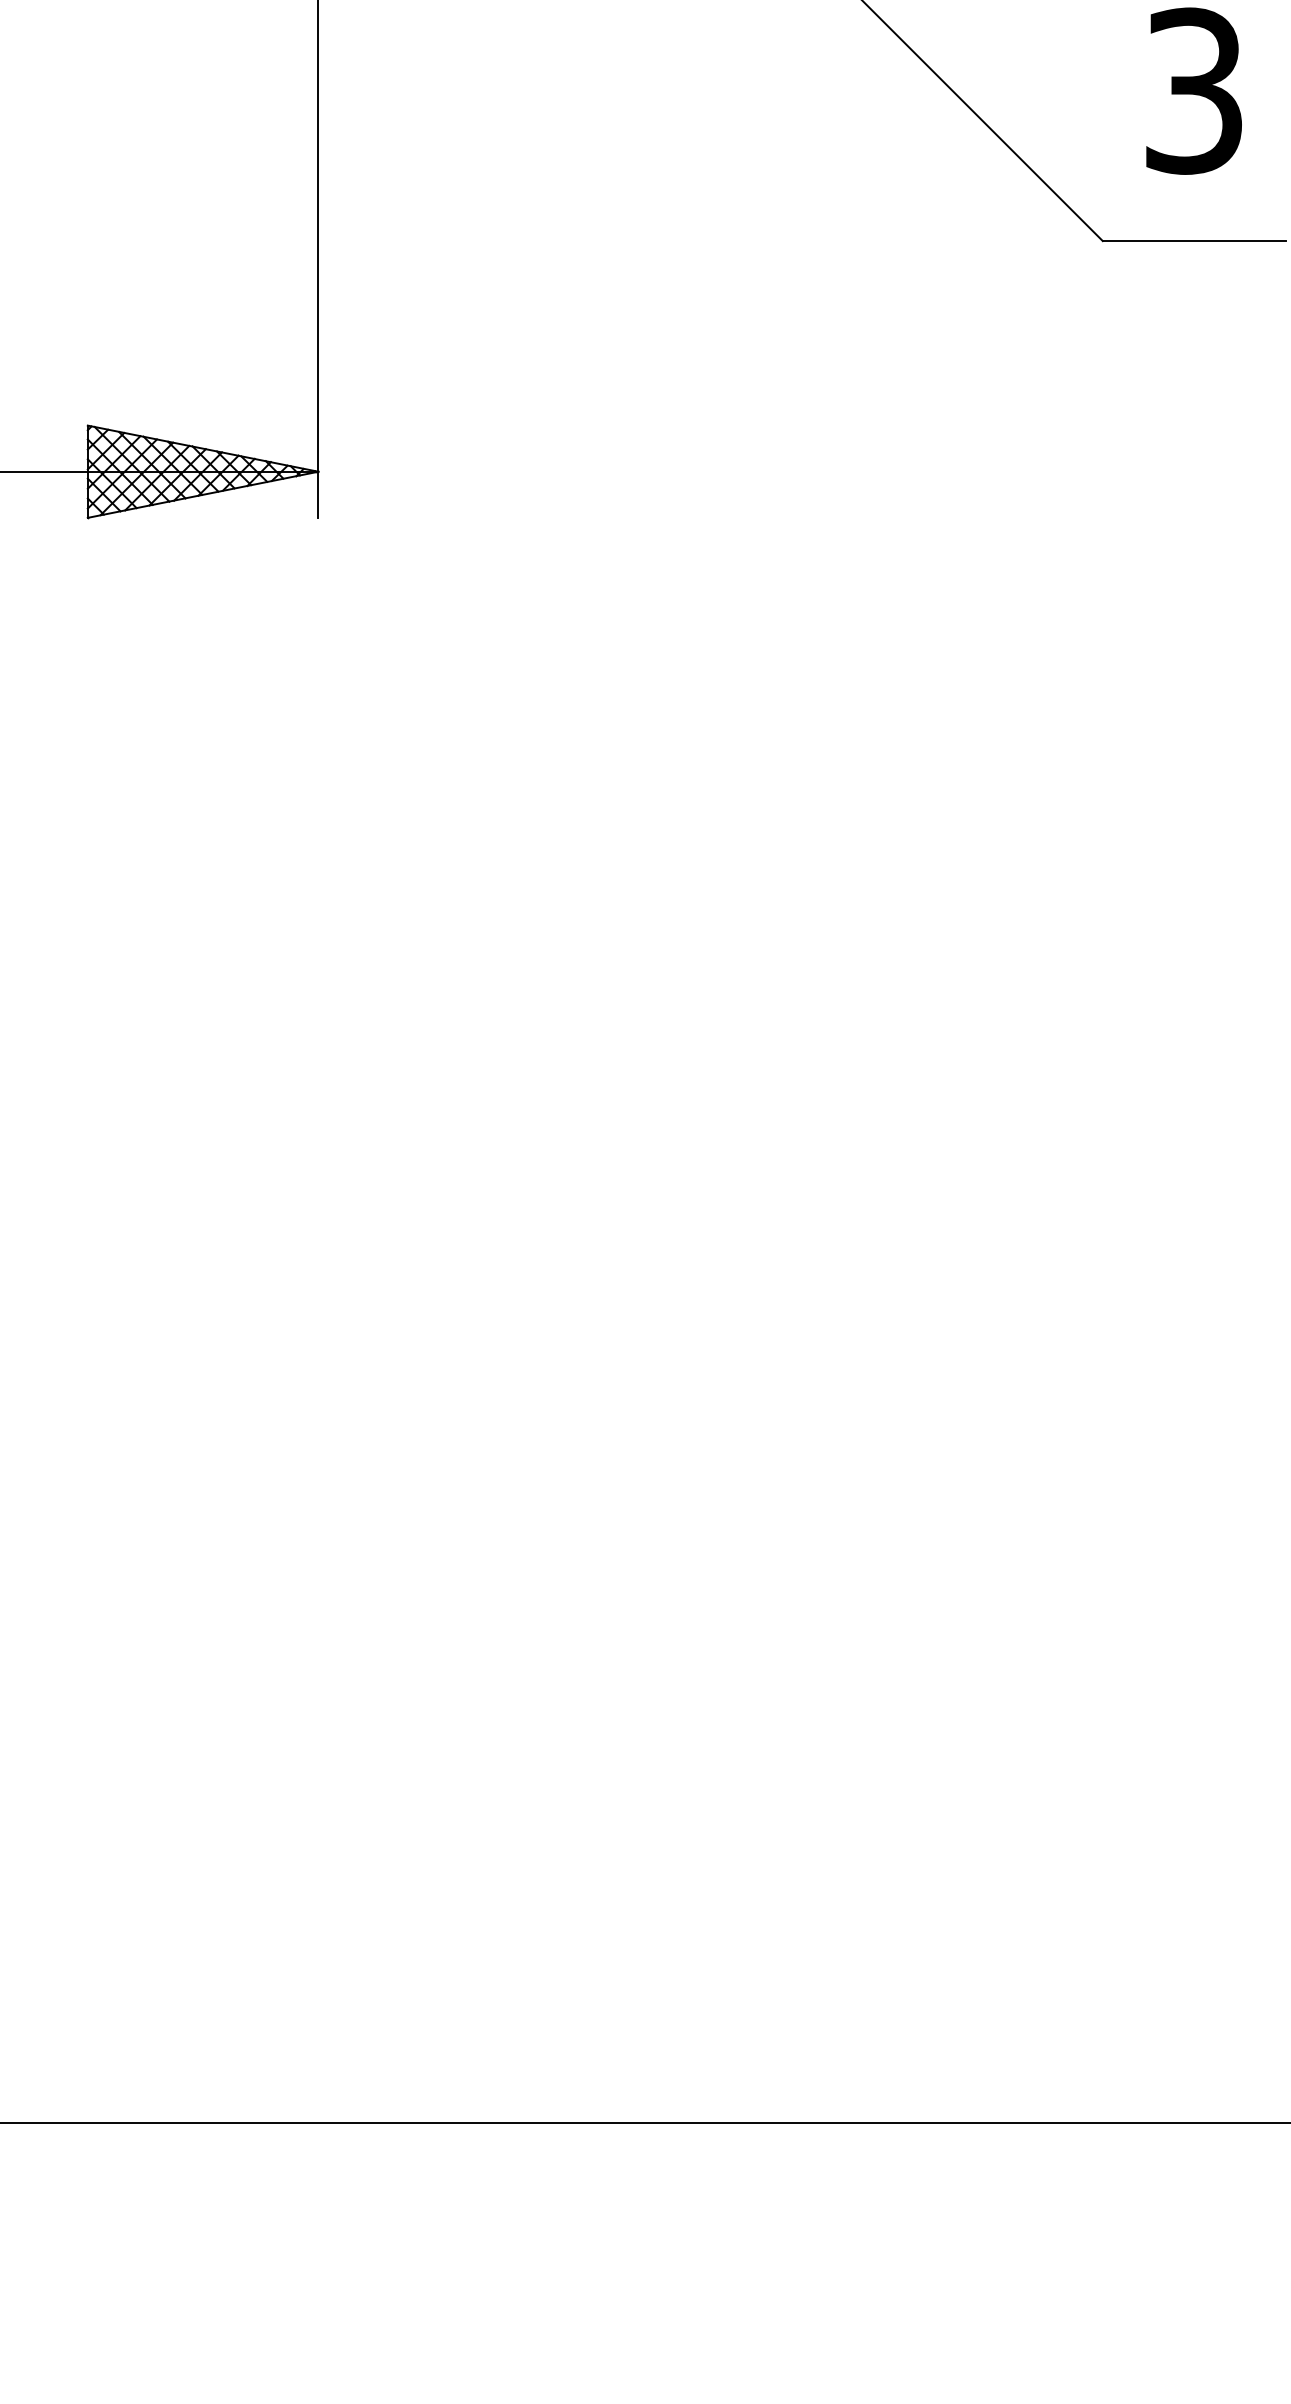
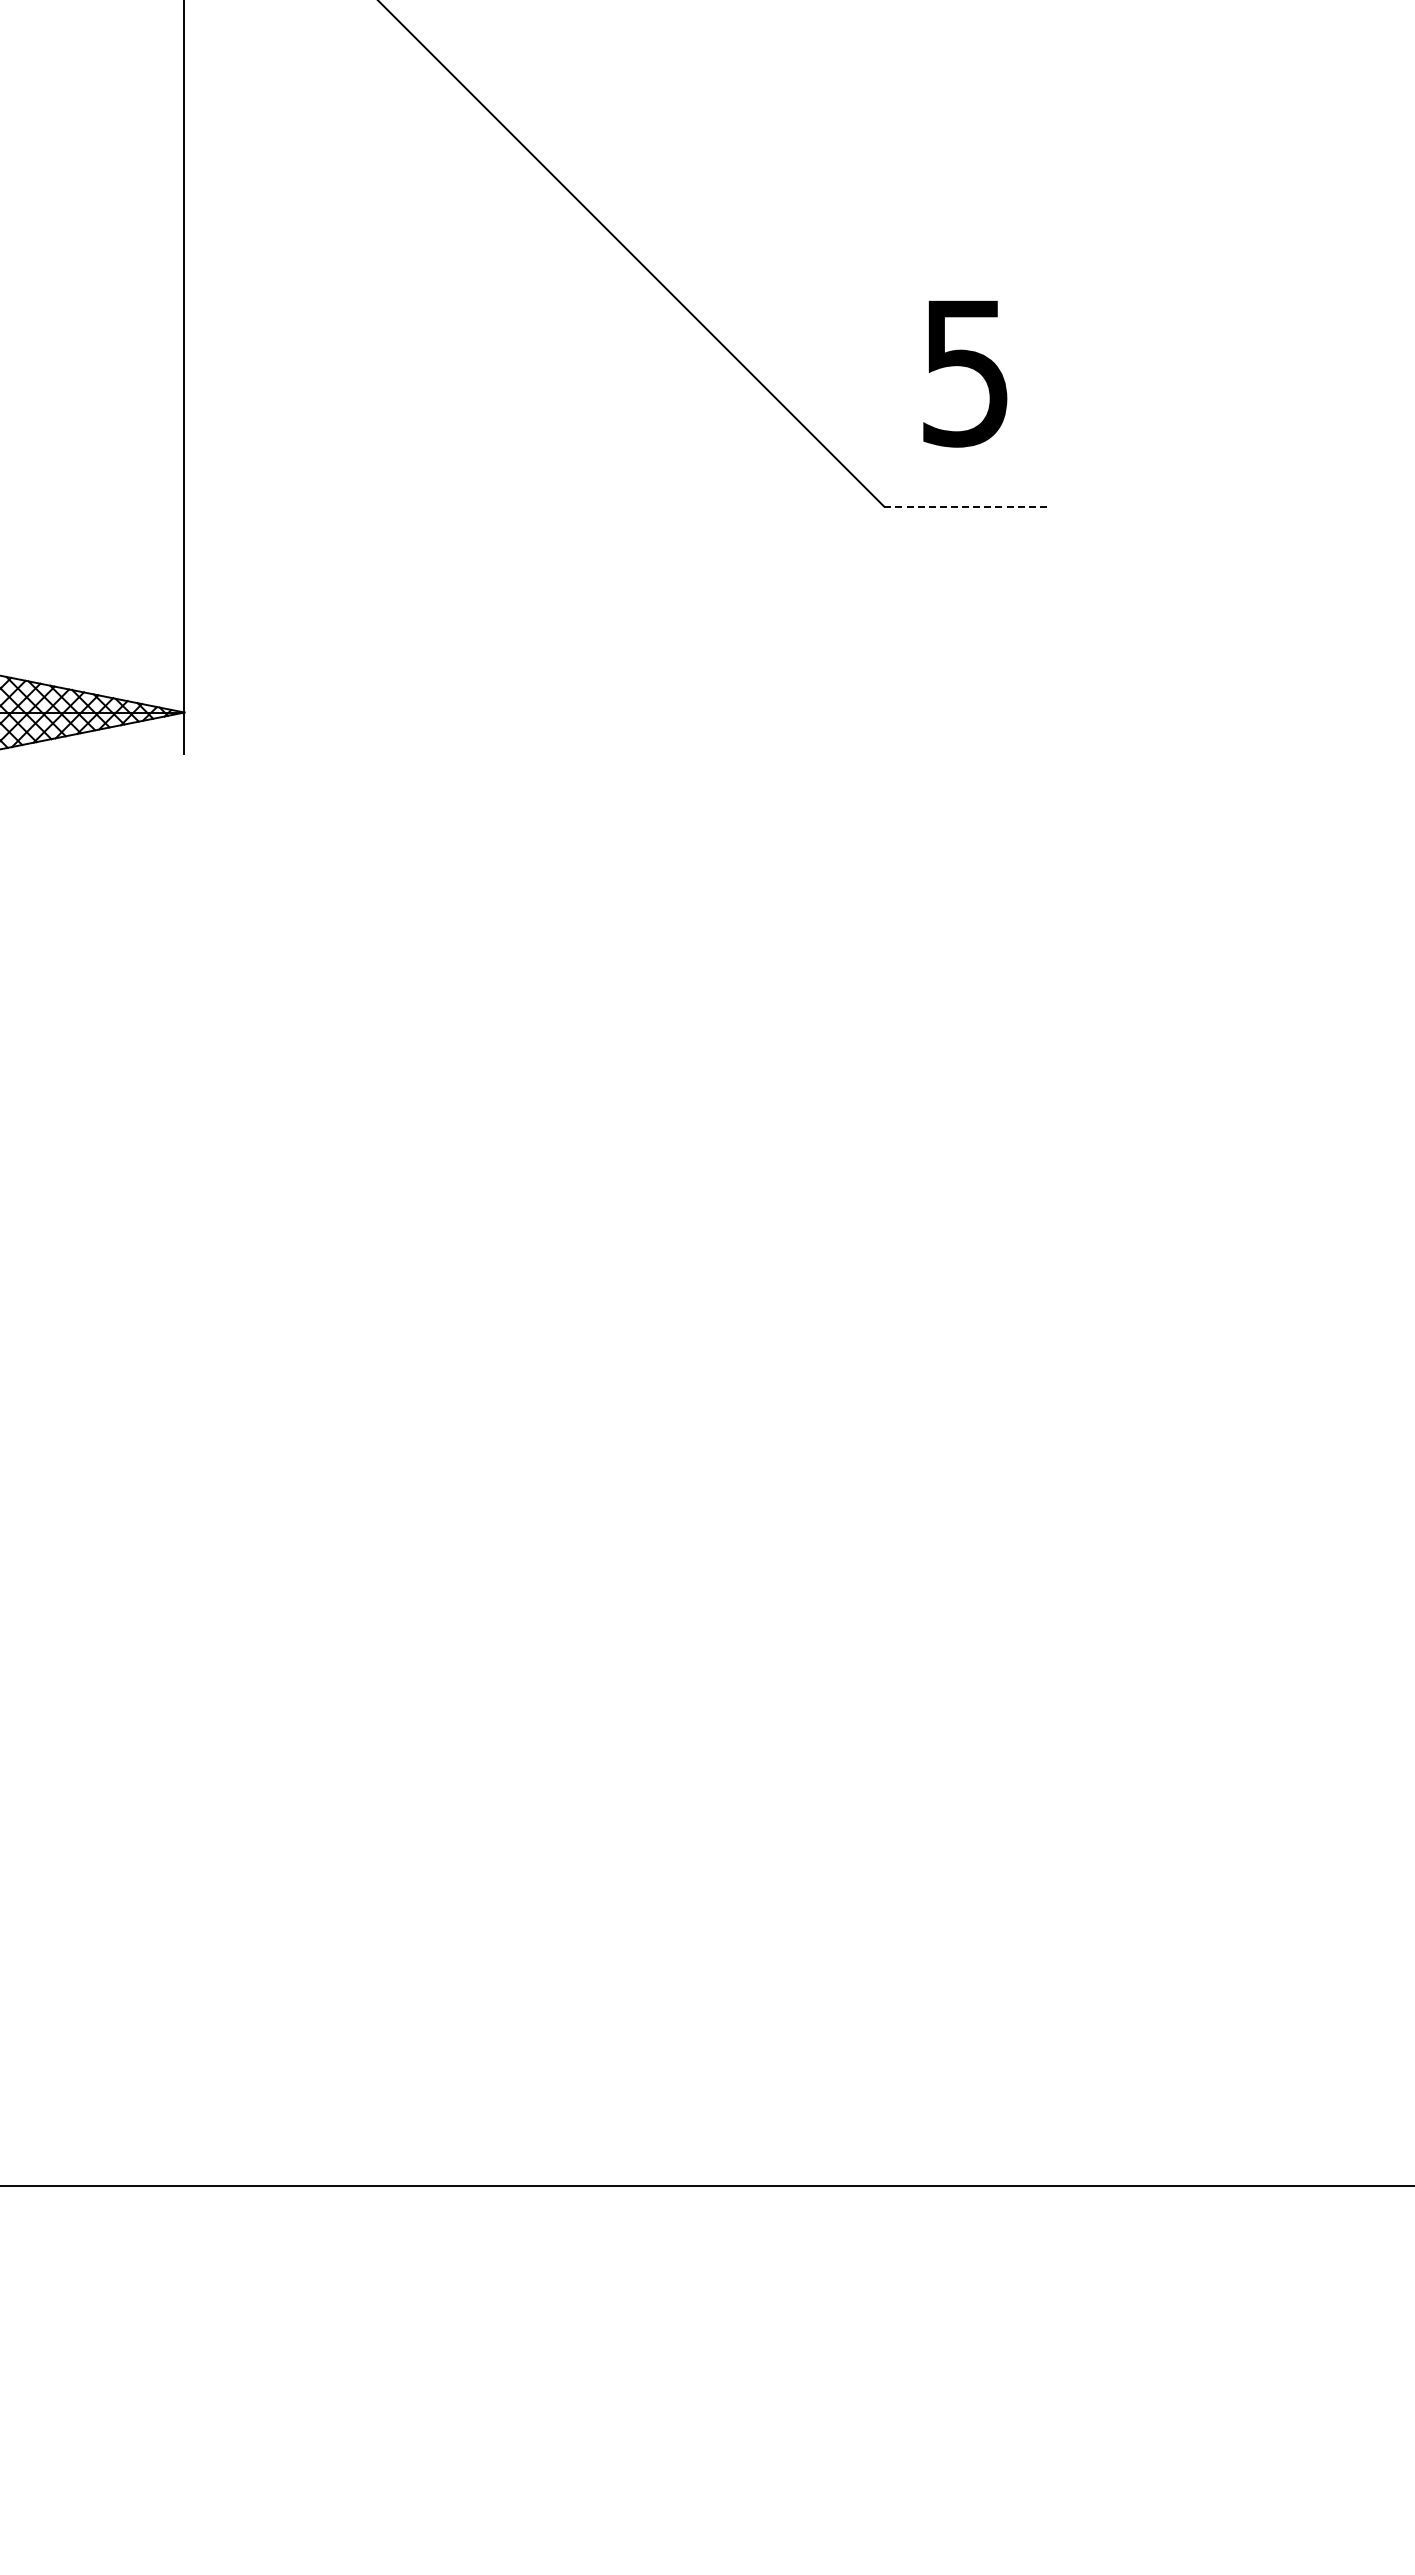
text: (1193, 90) -> (965, 372), 3 -> 5
line: (1194, 240) -> (966, 506), solid -> dashed

